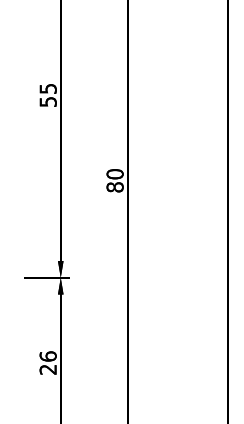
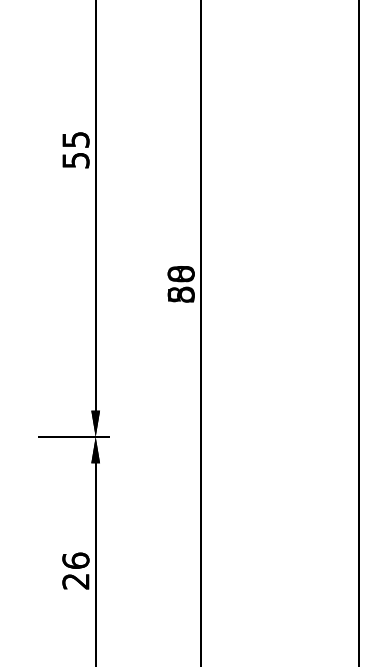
text: (114, 180) -> (180, 283), 80 -> 58

